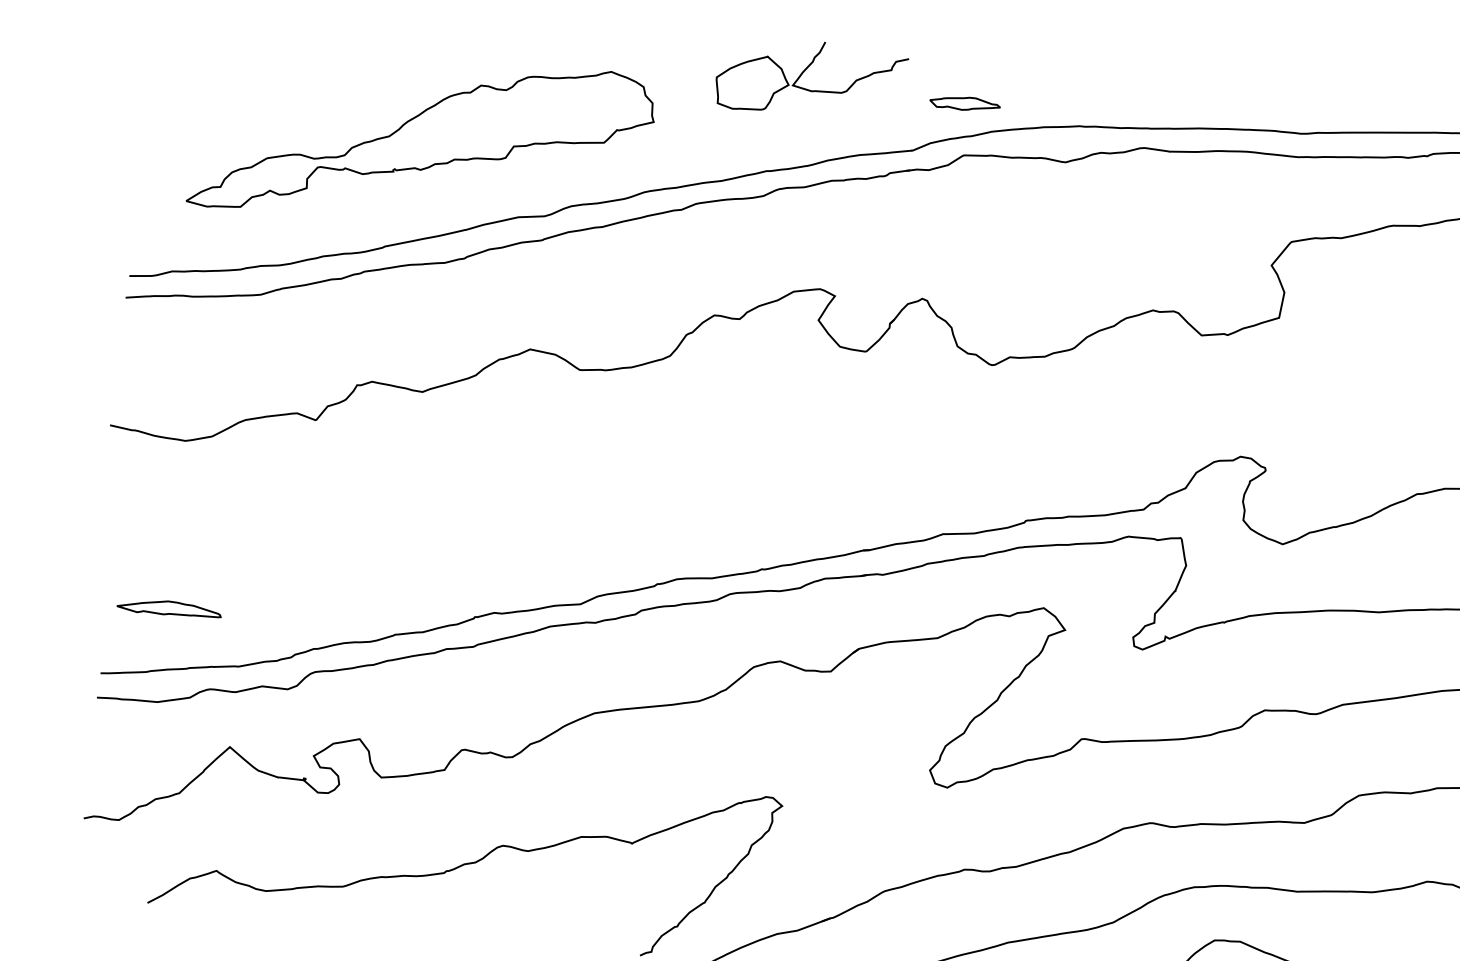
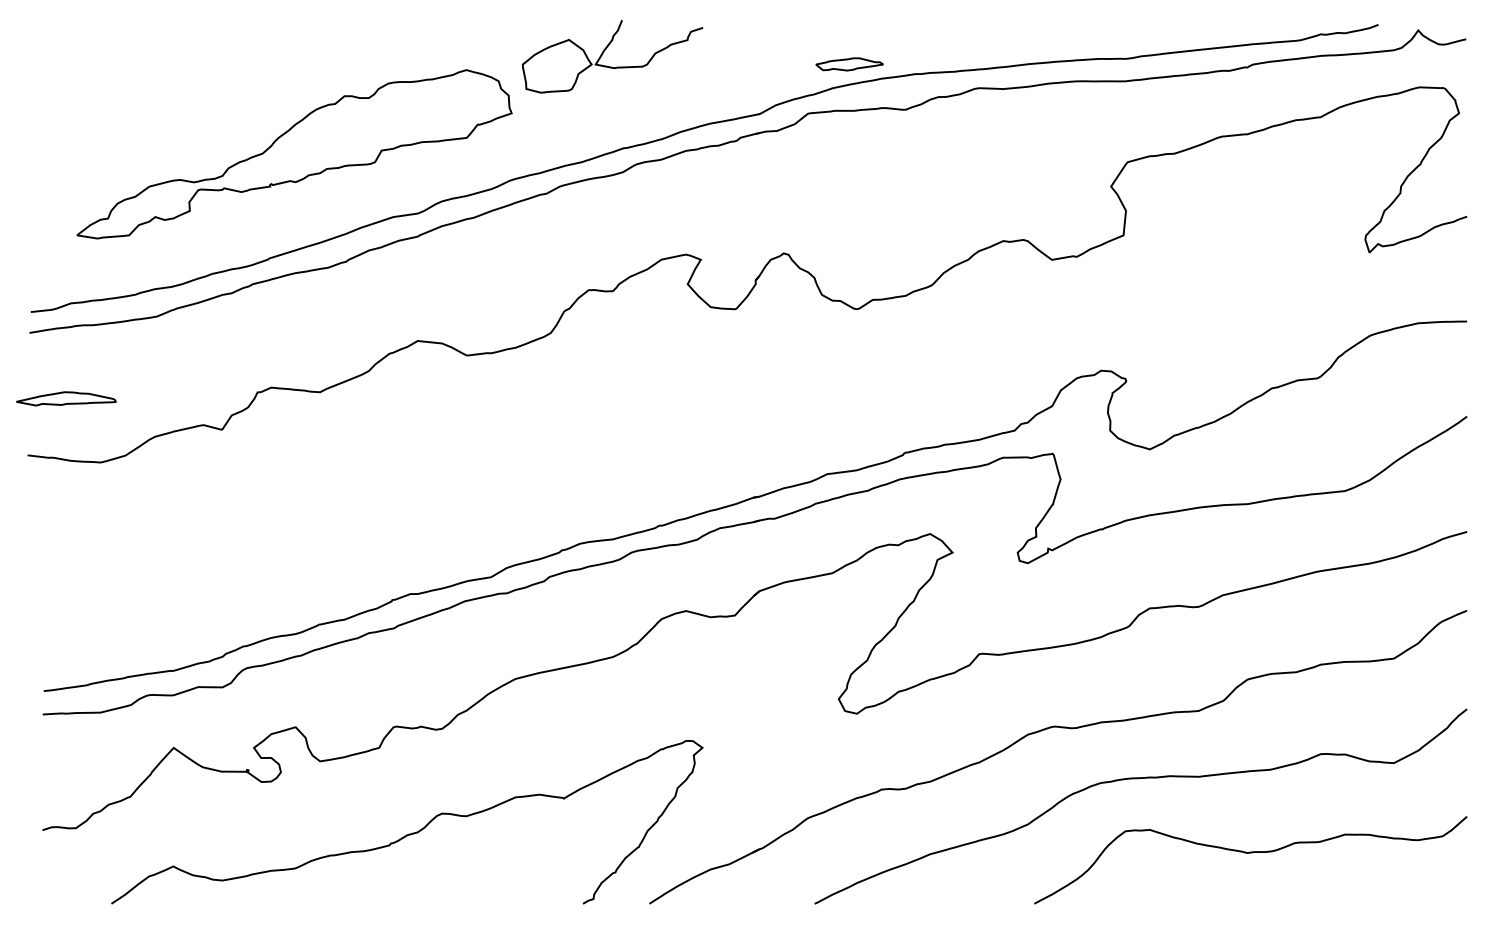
part: (803, 73) -> (604, 52), moved
part: (964, 103) -> (849, 64), moved
part: (169, 608) -> (66, 398), moved

